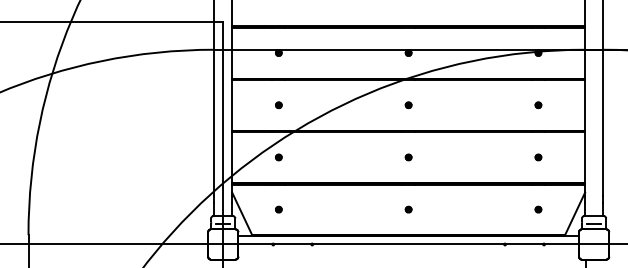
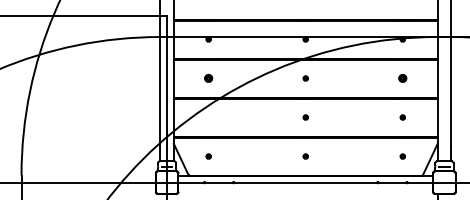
part: (278, 105) -> (208, 78), size x1.6
part: (538, 105) -> (402, 78), size x1.6
part: (278, 157) -> (208, 117), removed

